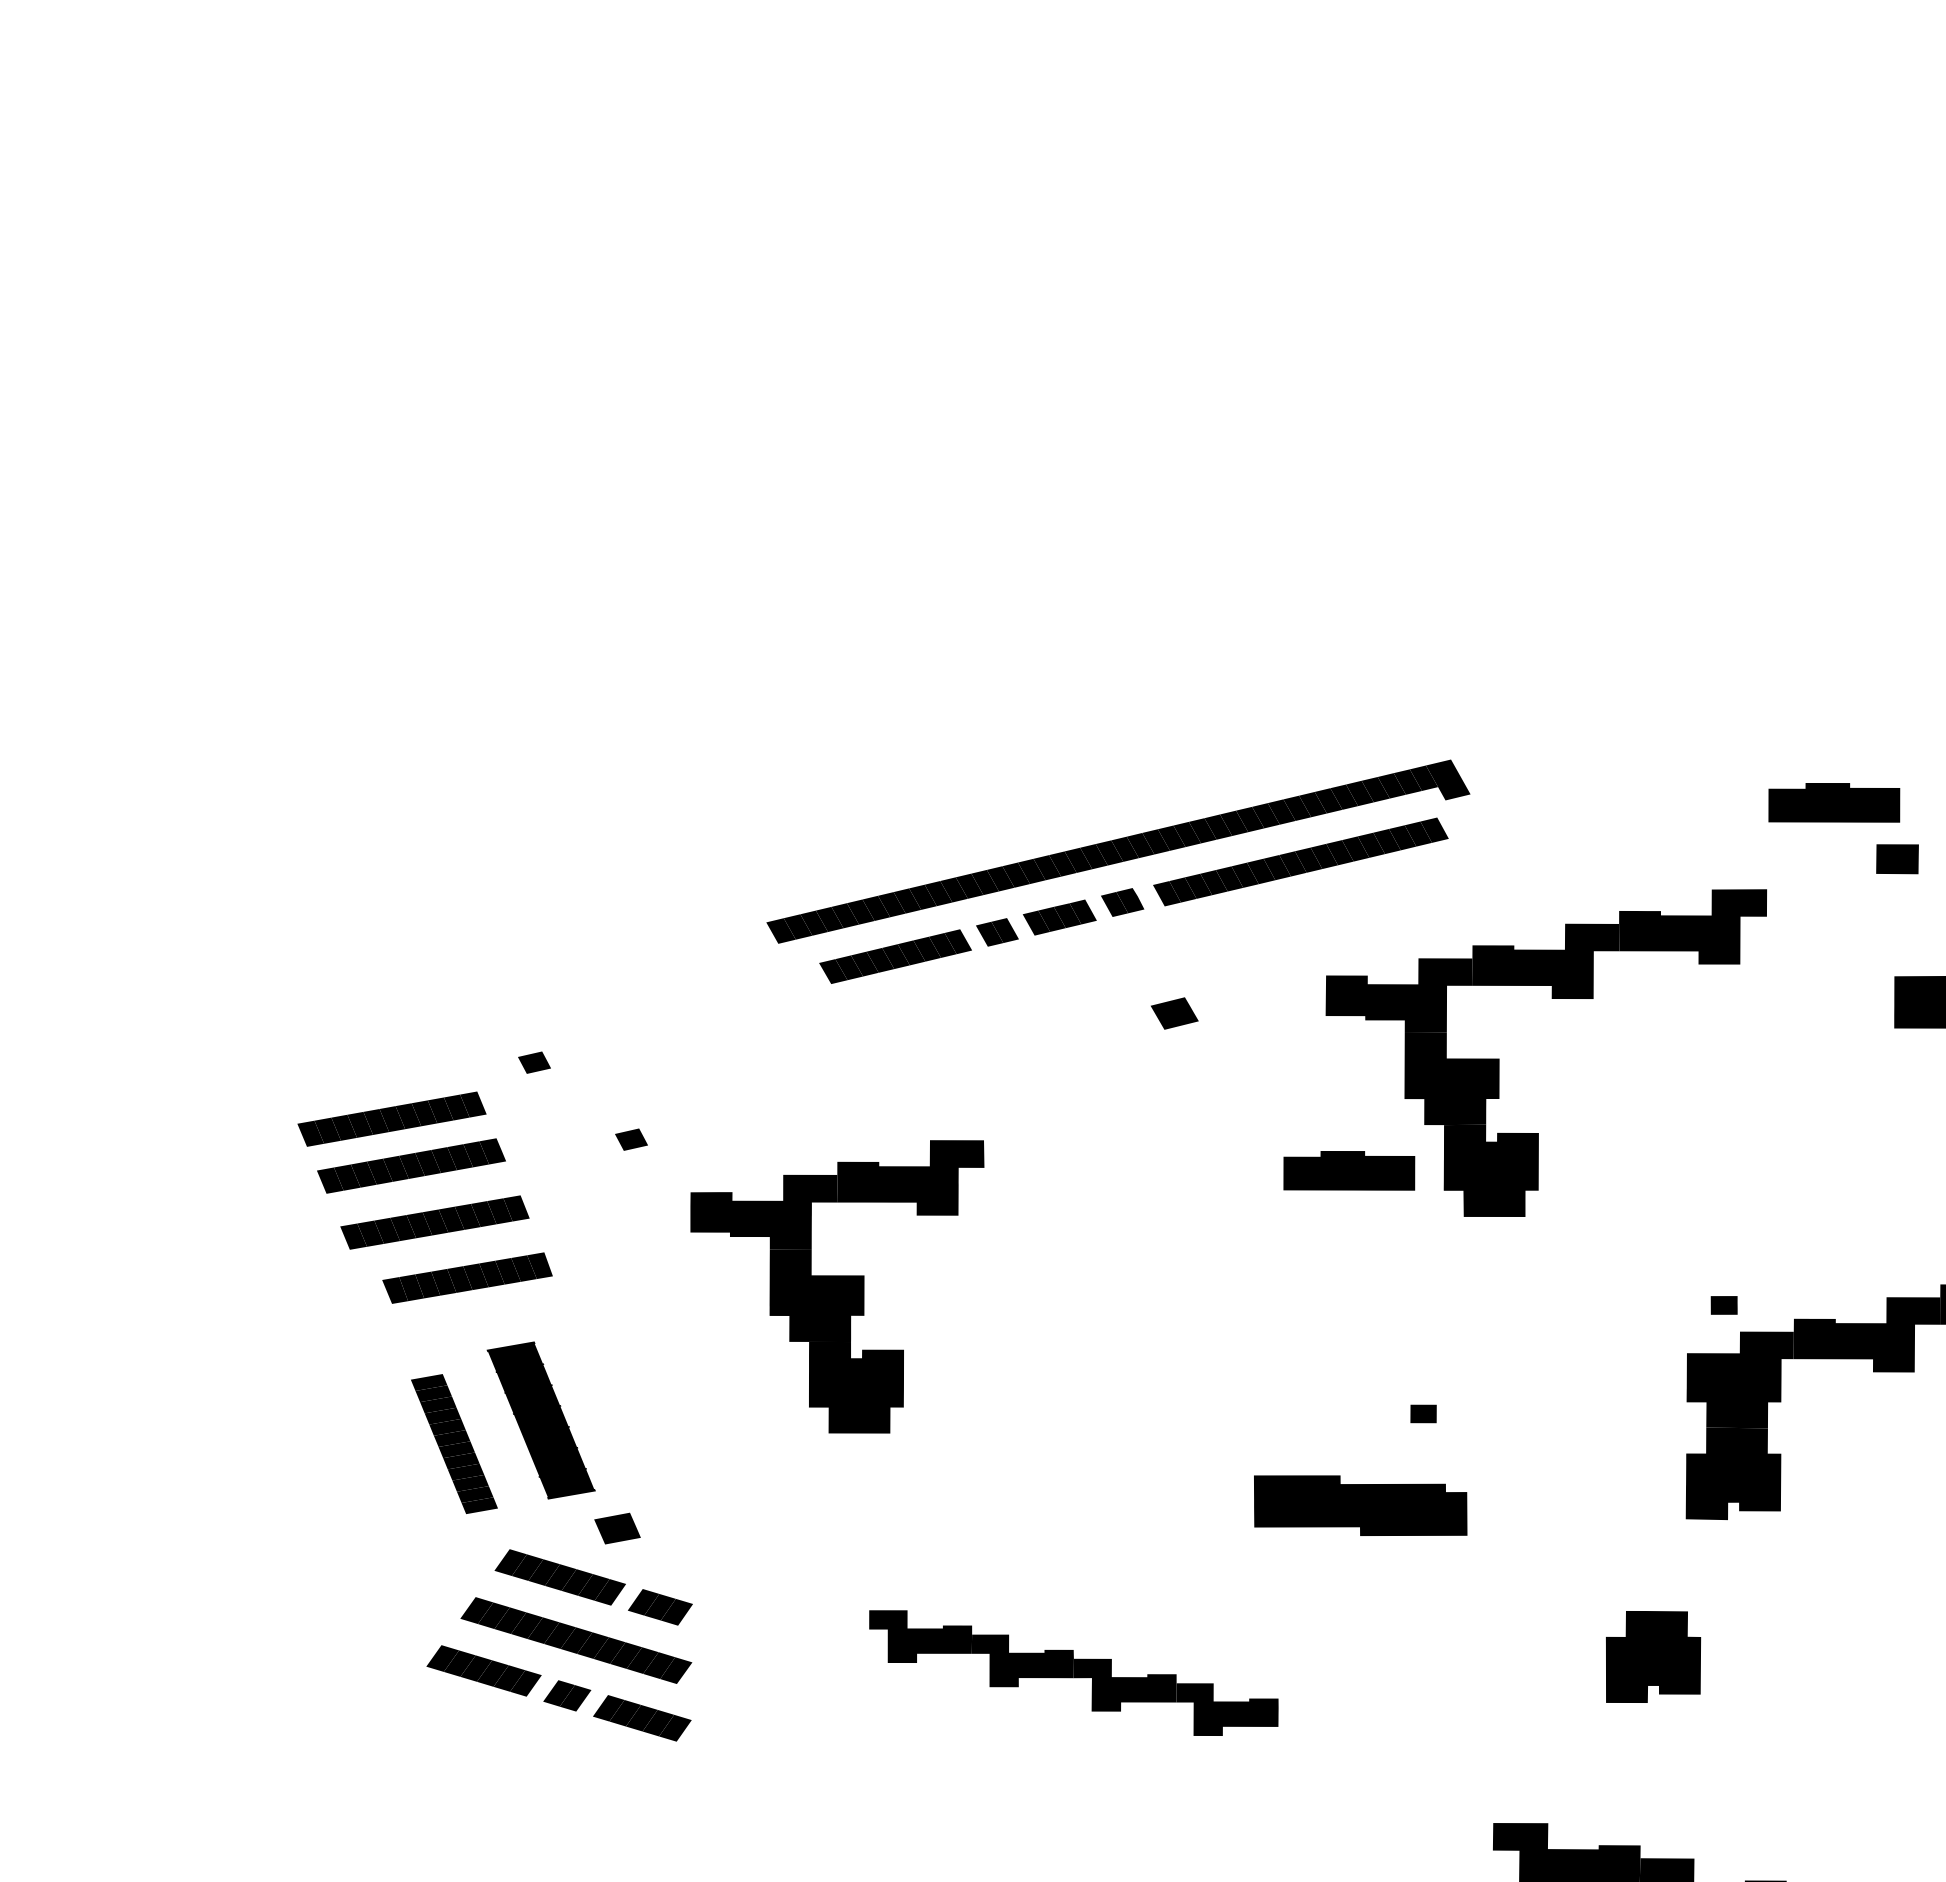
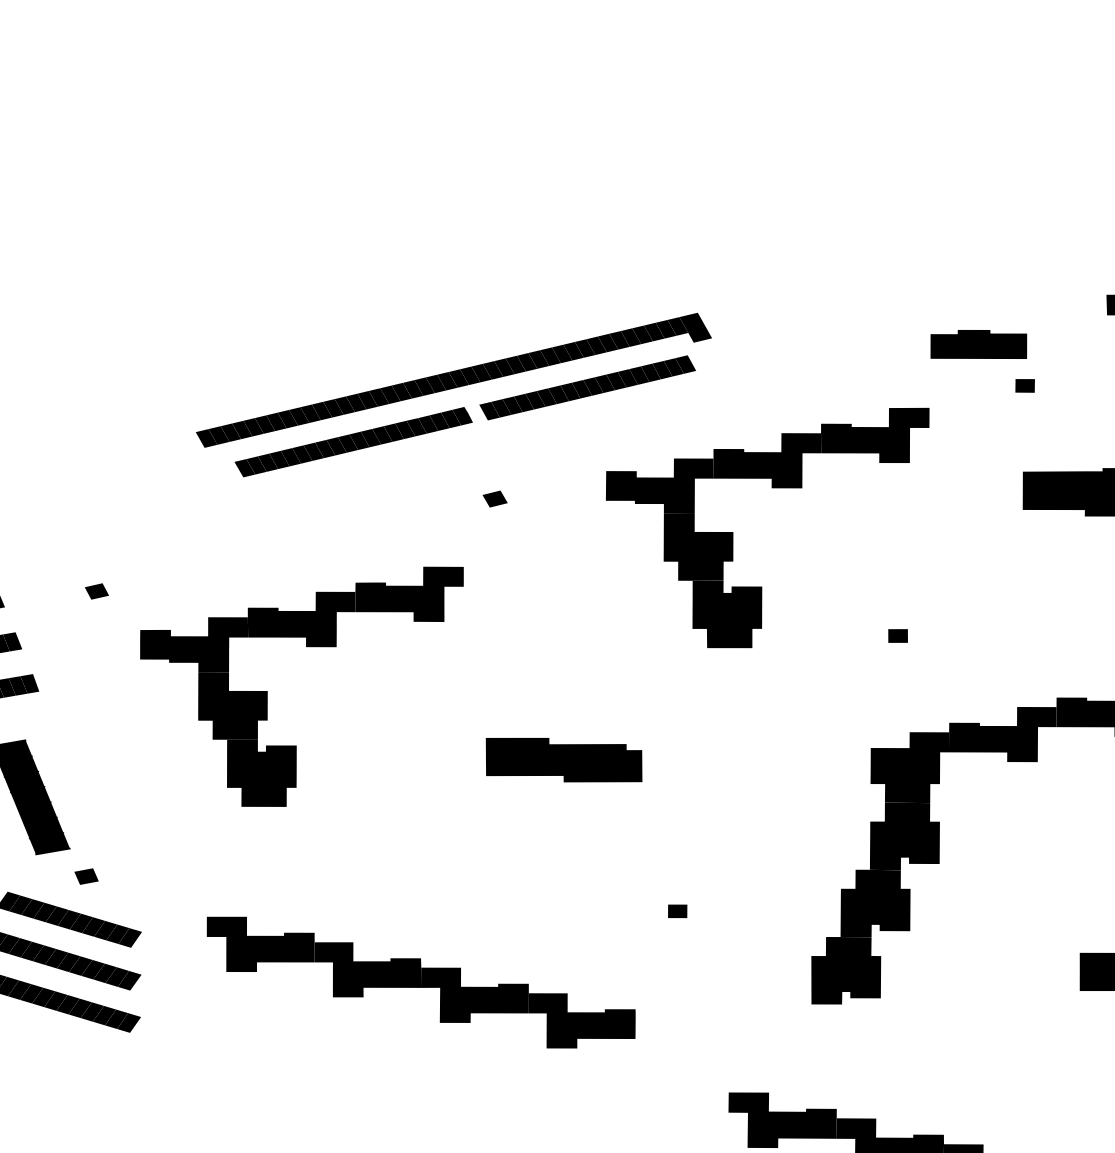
part: (1897, 859) -> (1025, 386), size x0.62
fill: (1098, 907) -> (439, 421), added
fill: (1020, 926) -> (382, 435), added
fill: (973, 937) -> (347, 443), added
part: (1174, 1013) -> (495, 498), size x0.71
part: (534, 1062) -> (25, 534), removed
fill: (1057, 1143) -> (409, 594), added
part: (1349, 1170) -> (623, 614), removed
part: (1723, 1305) -> (897, 636), moved
part: (1423, 1413) -> (677, 911), moved
part: (1360, 1505) -> (563, 759), moved
part: (616, 1528) -> (85, 876), size x0.71
fill: (1693, 1565) -> (875, 903), added
fill: (626, 1596) -> (93, 926), added
part: (1073, 1672) -> (421, 982), size x1.43
fill: (542, 1688) -> (31, 993), added
fill: (592, 1703) -> (68, 1004), added

